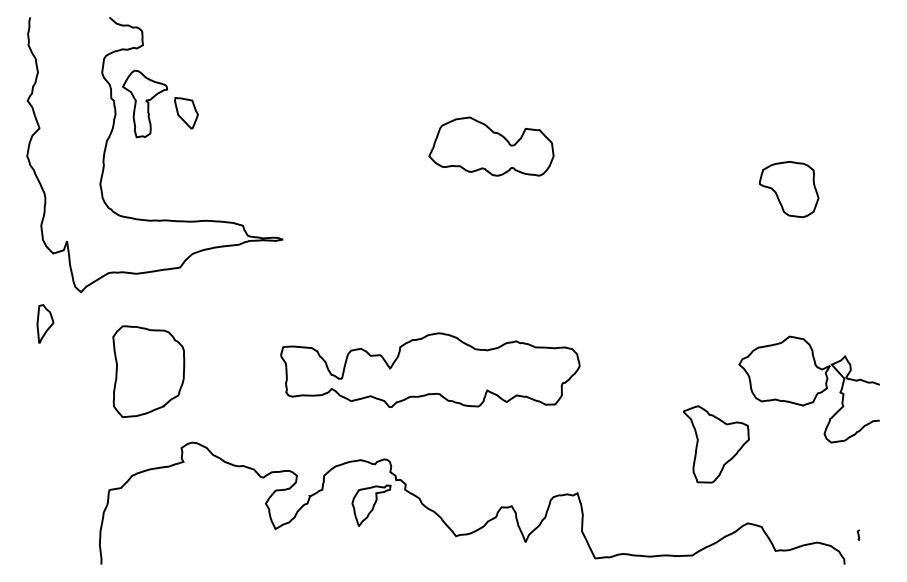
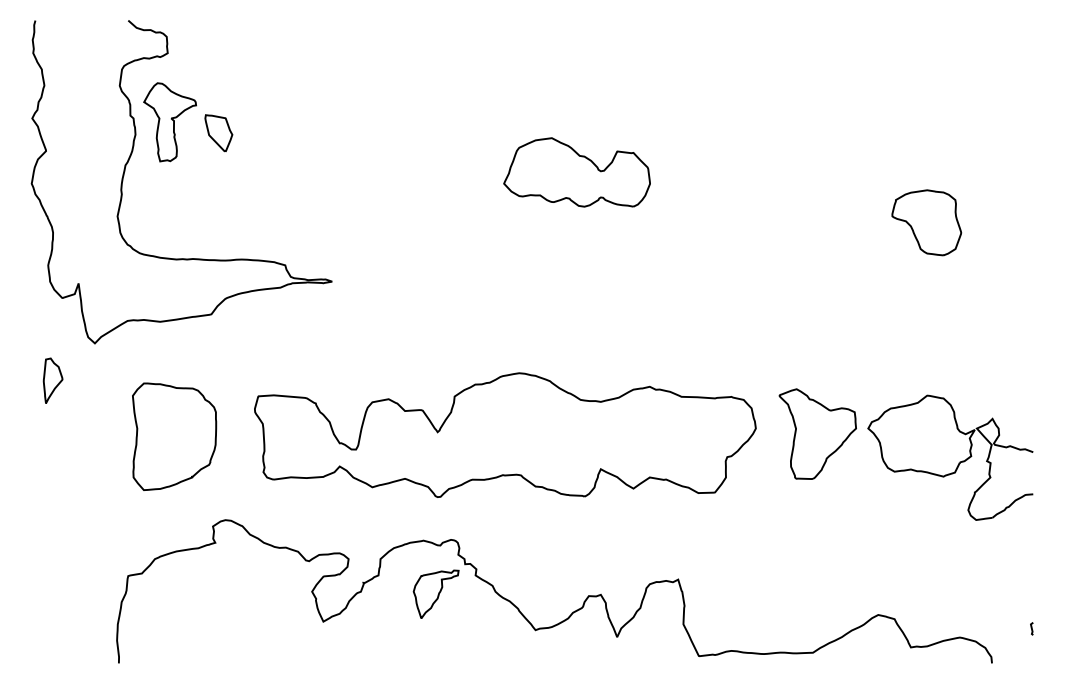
part: (430, 369) -> (505, 434), size x1.43
part: (716, 444) -> (817, 434), moved
line: (858, 534) -> (1031, 628), moved

